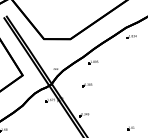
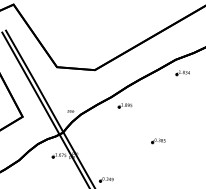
part: (87, 85) -> (158, 141), moved

